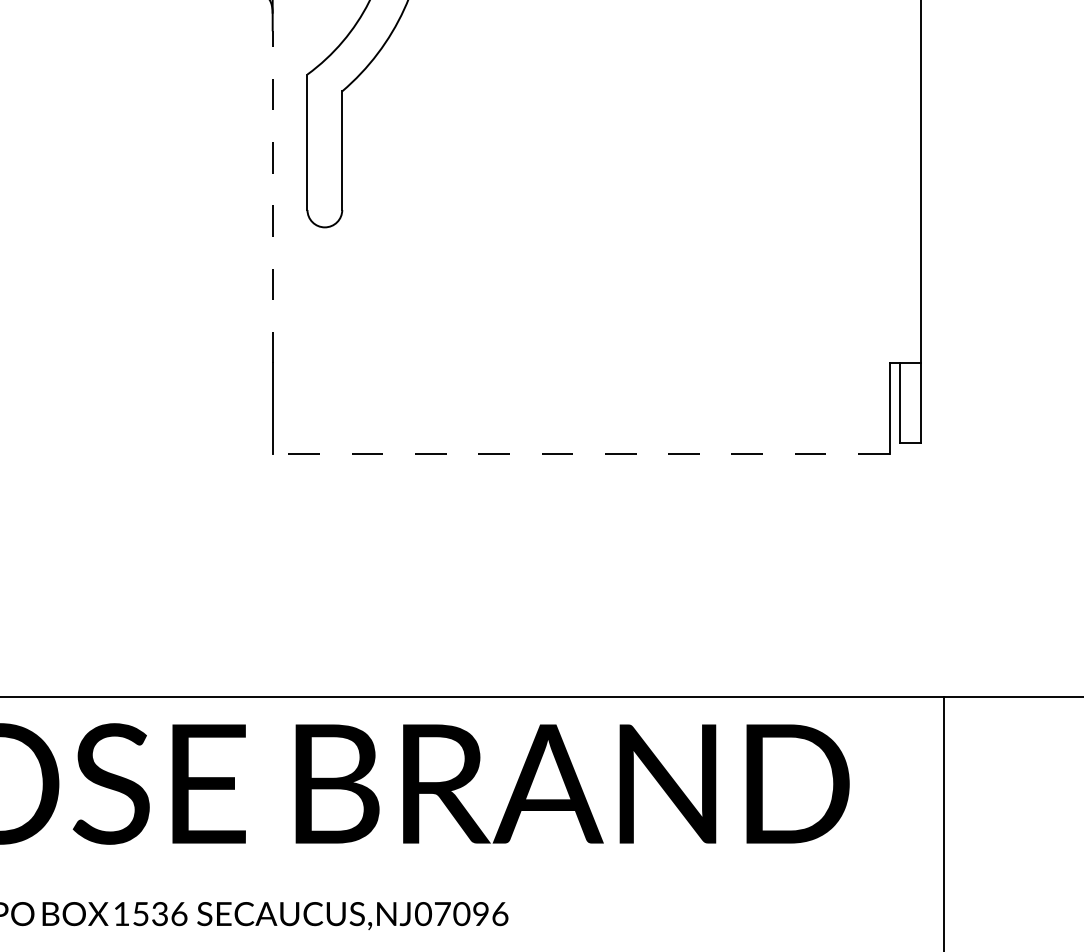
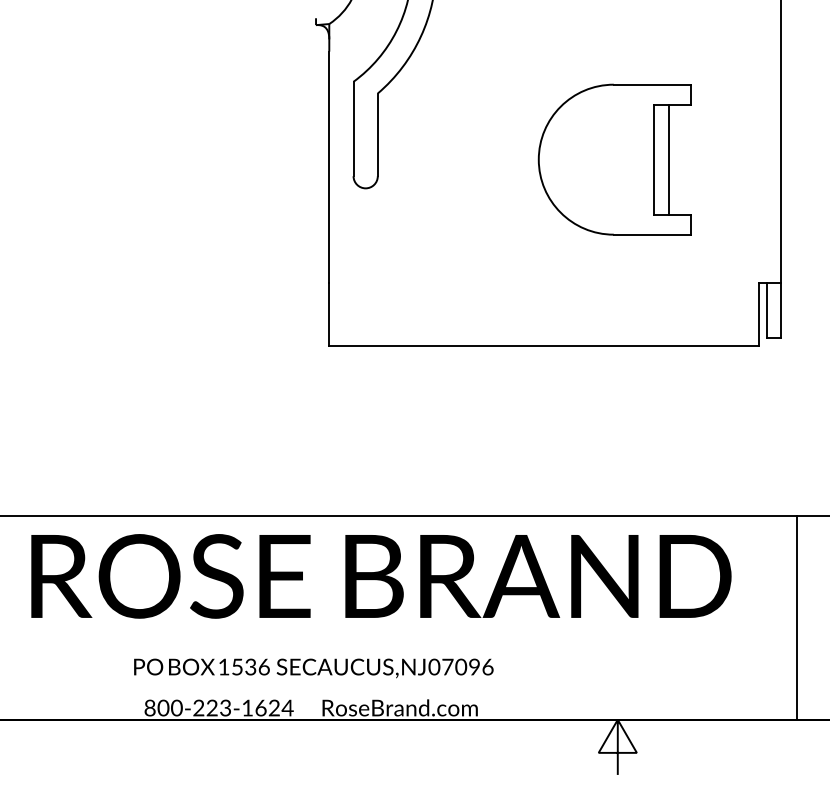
part: (681, 185) -> (614, 159), added
line: (272, 197) -> (329, 167), dashed -> solid
line: (579, 454) -> (543, 346), dashed -> solid

